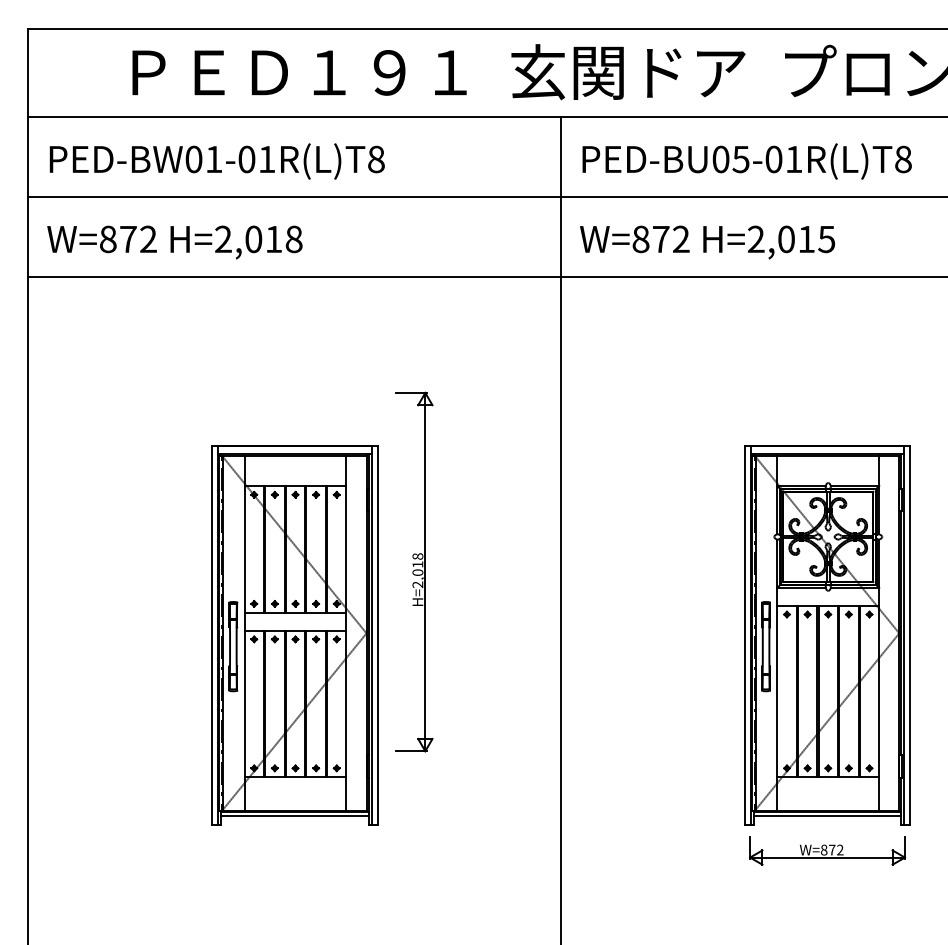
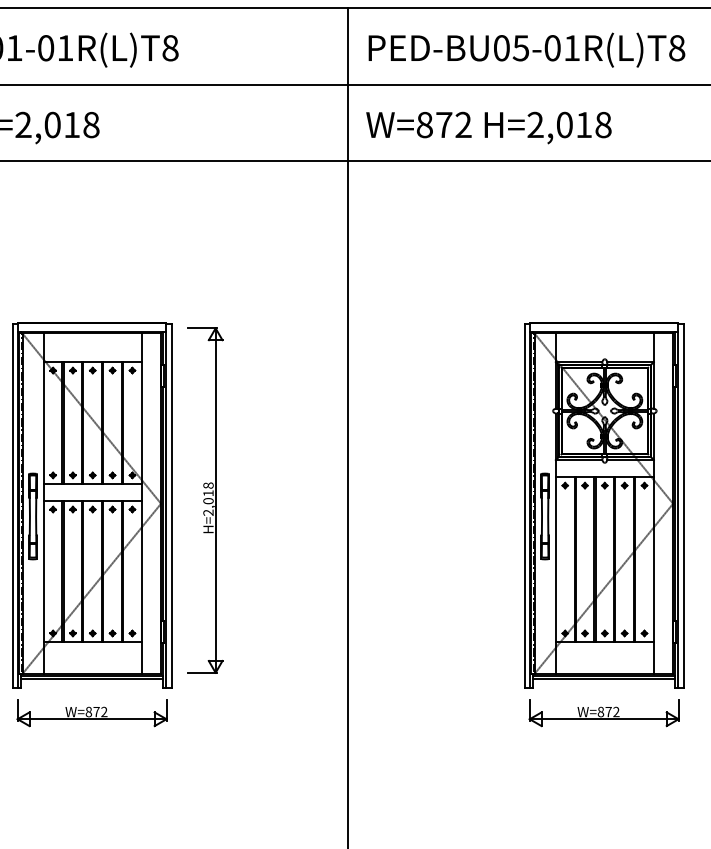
text: (826, 239) -> (603, 125), H=2,015 -> H=2,018
part: (414, 571) -> (205, 500), moved
part: (294, 850) -> (91, 712), added

